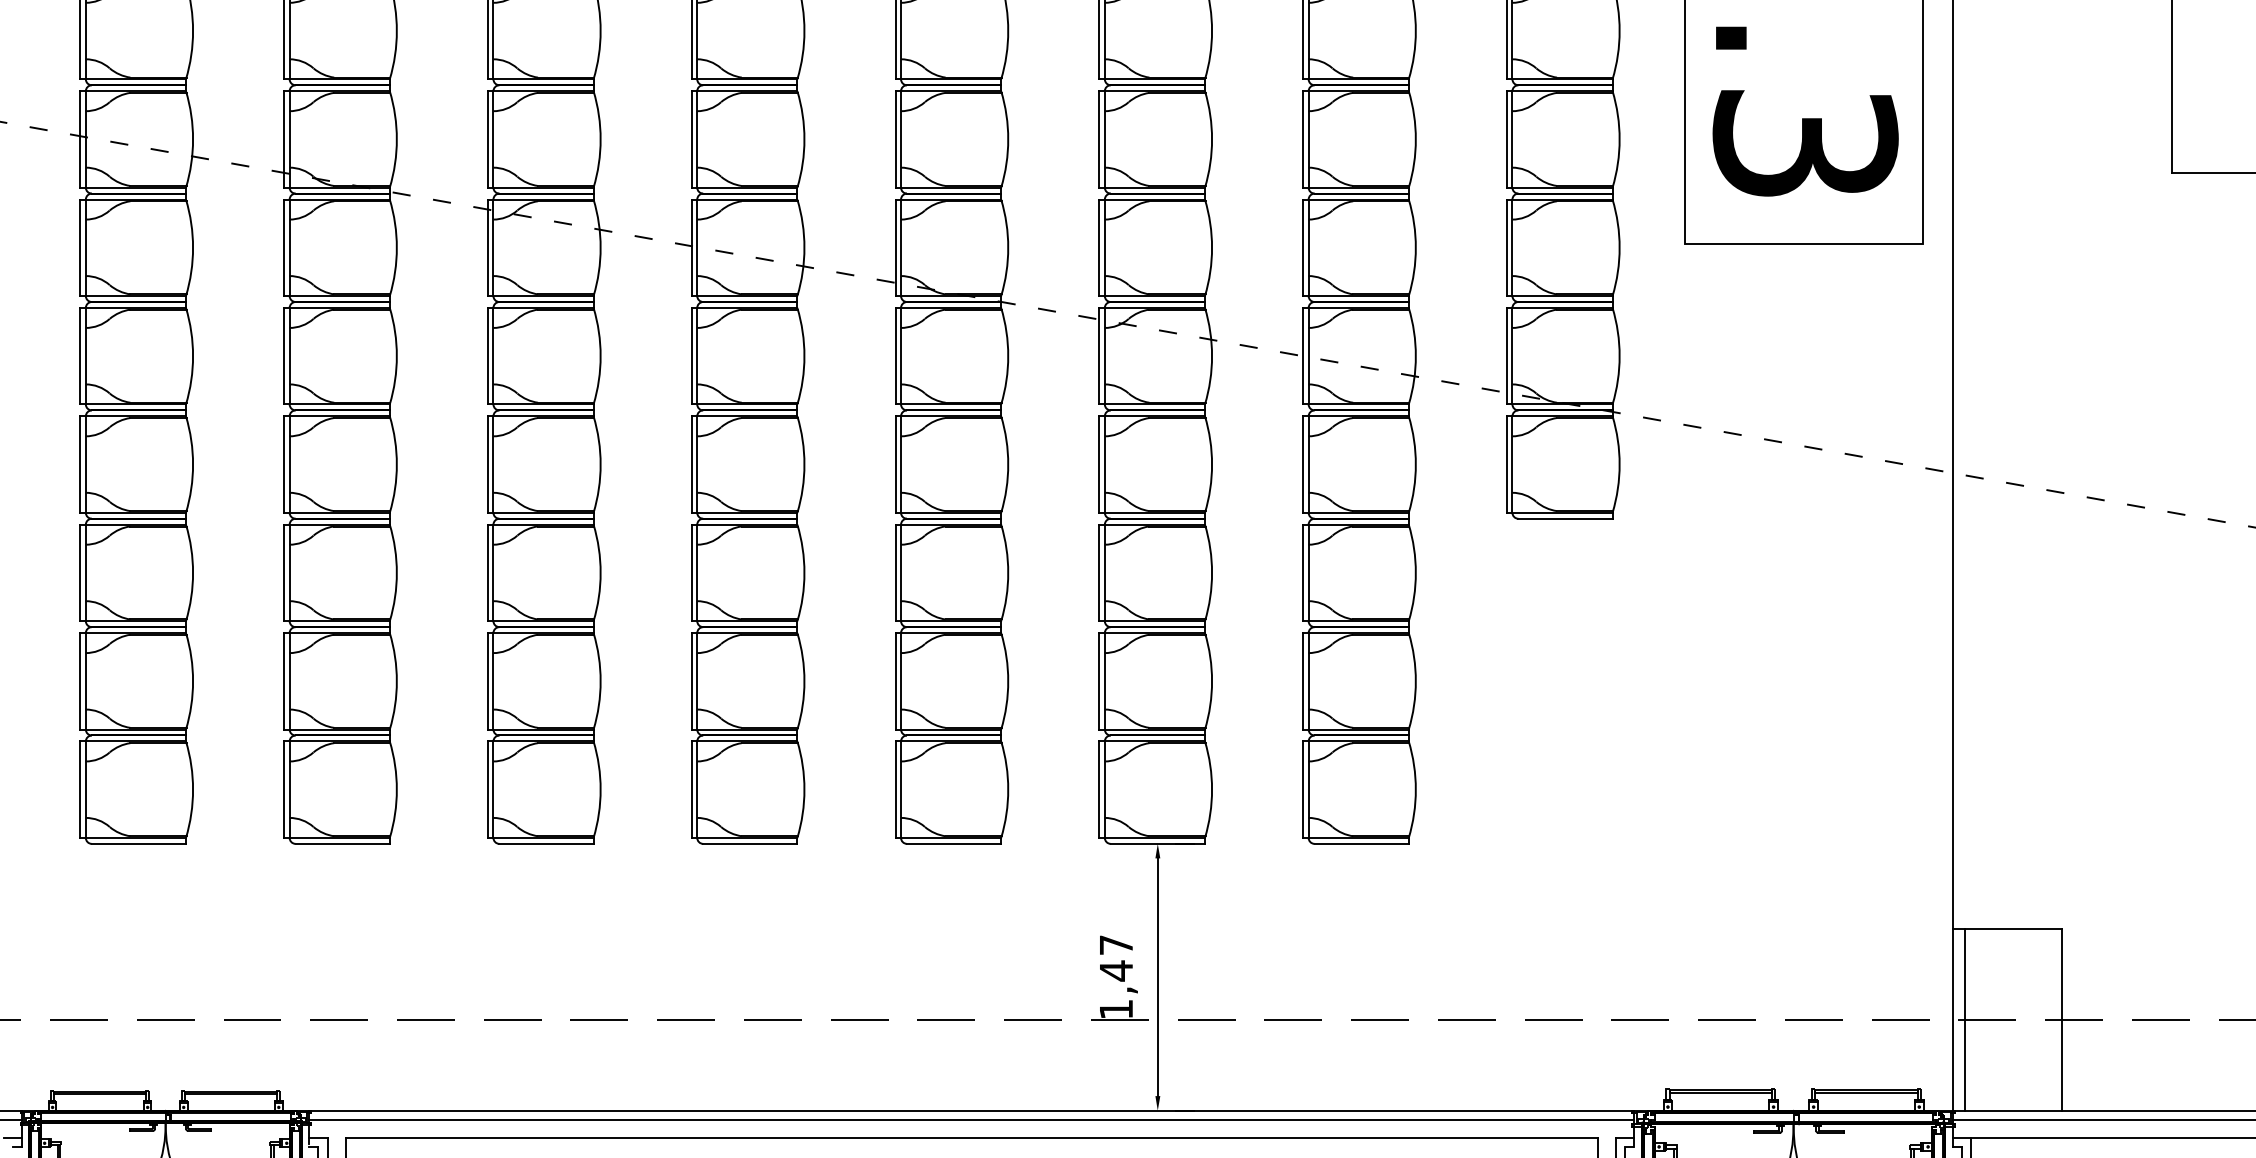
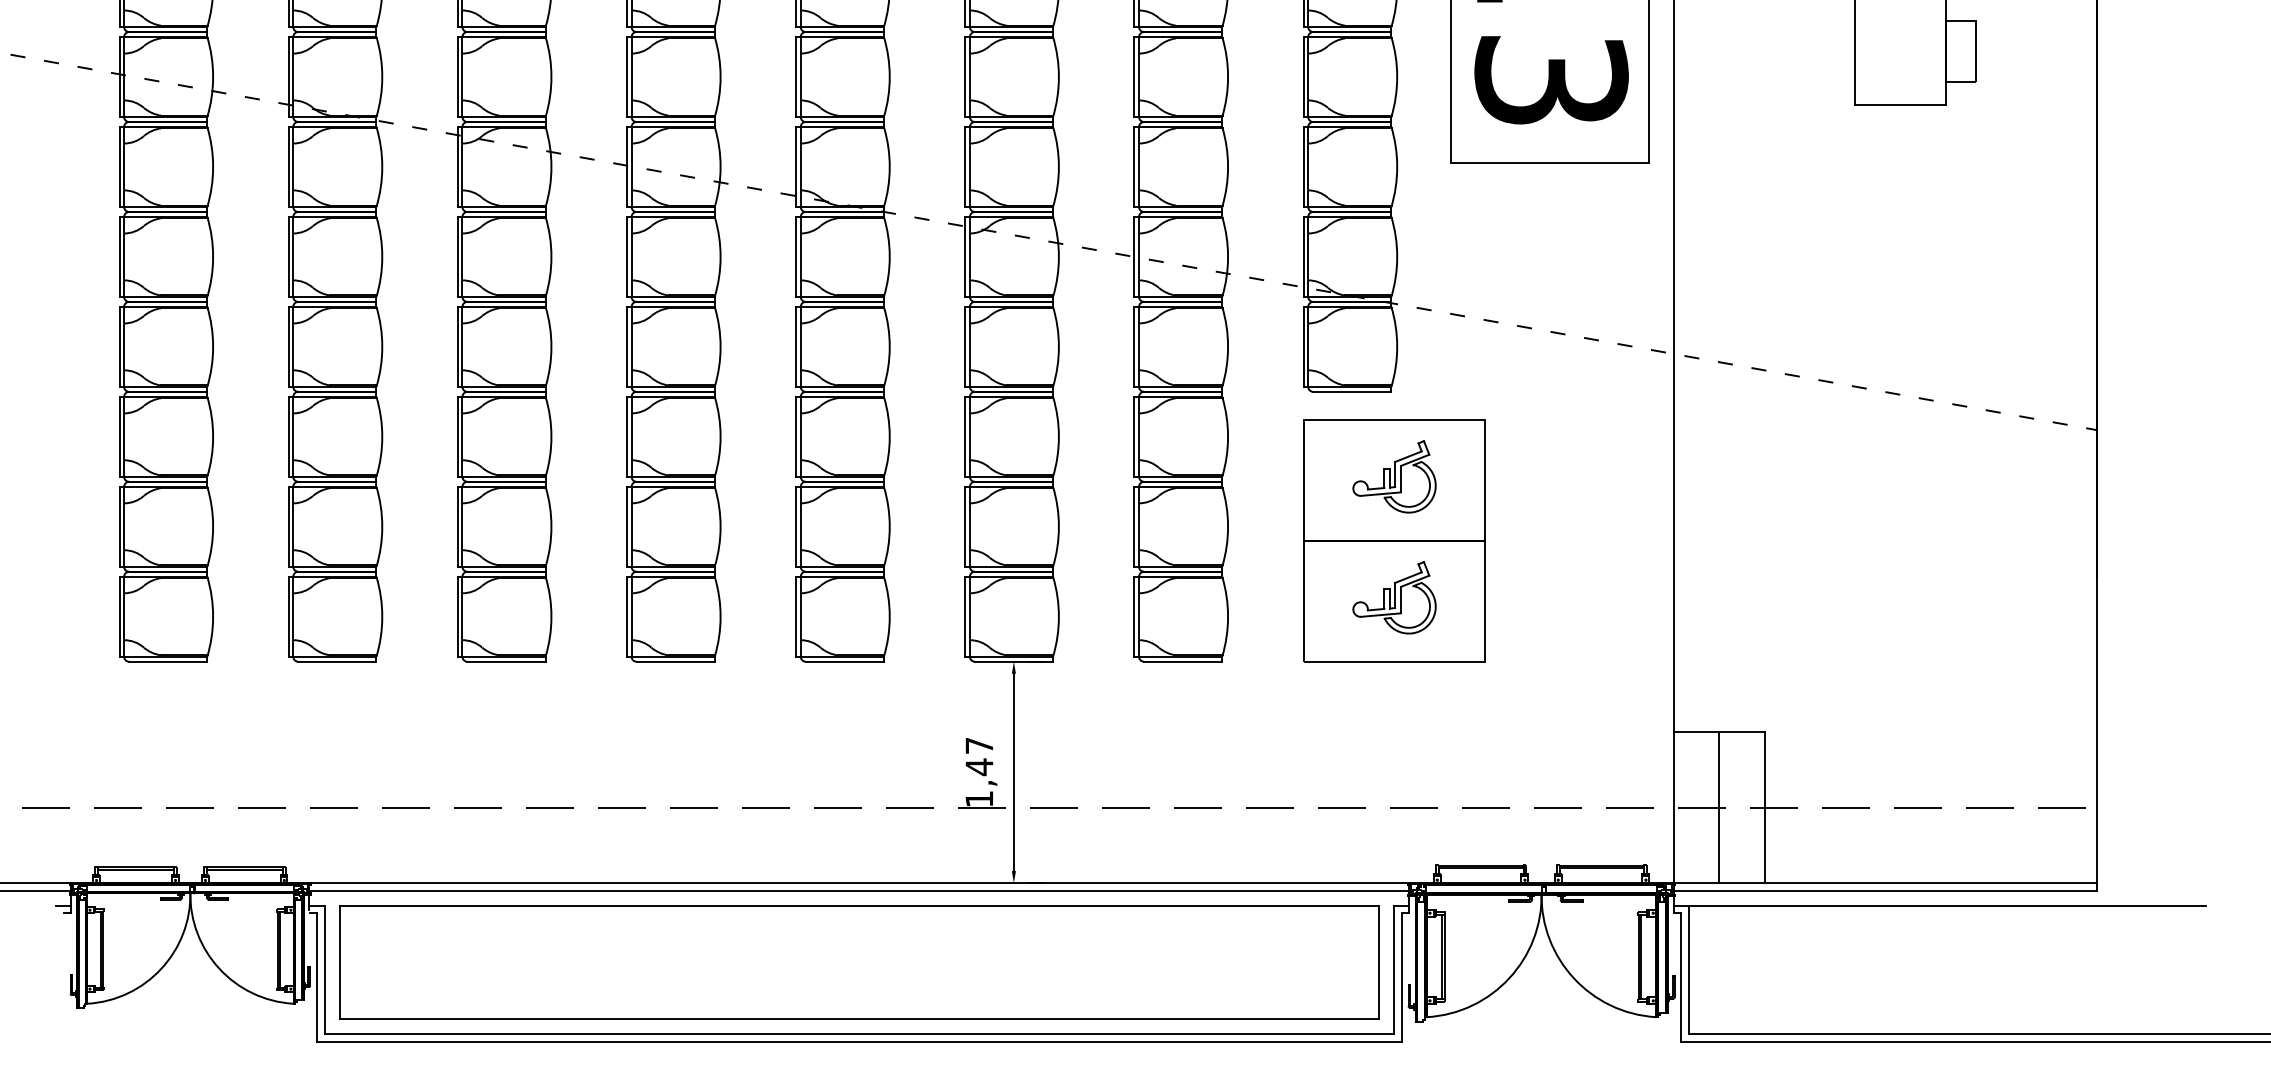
part: (1616, 697) -> (1394, 540), added
line: (1965, 1019) -> (1719, 807), moved

